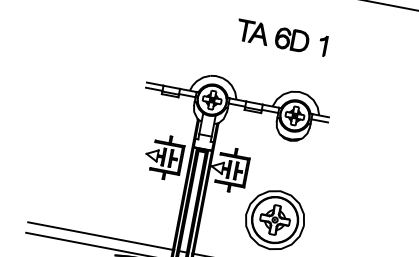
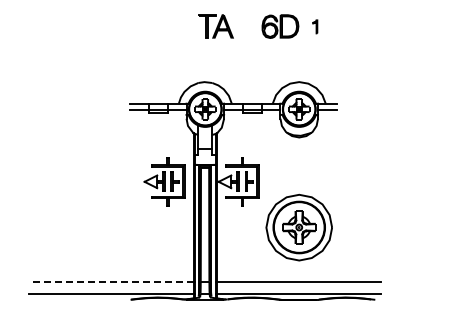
part: (252, 32) -> (215, 26), moved
part: (322, 45) -> (314, 26), size x0.6
line: (99, 235) -> (110, 281), solid -> dashed

